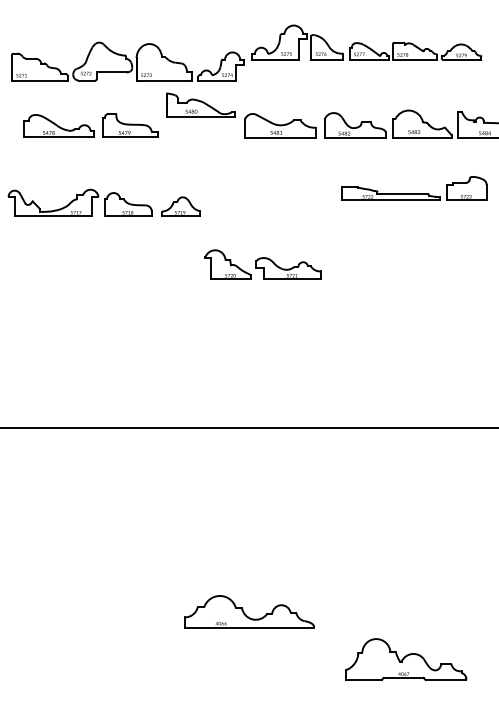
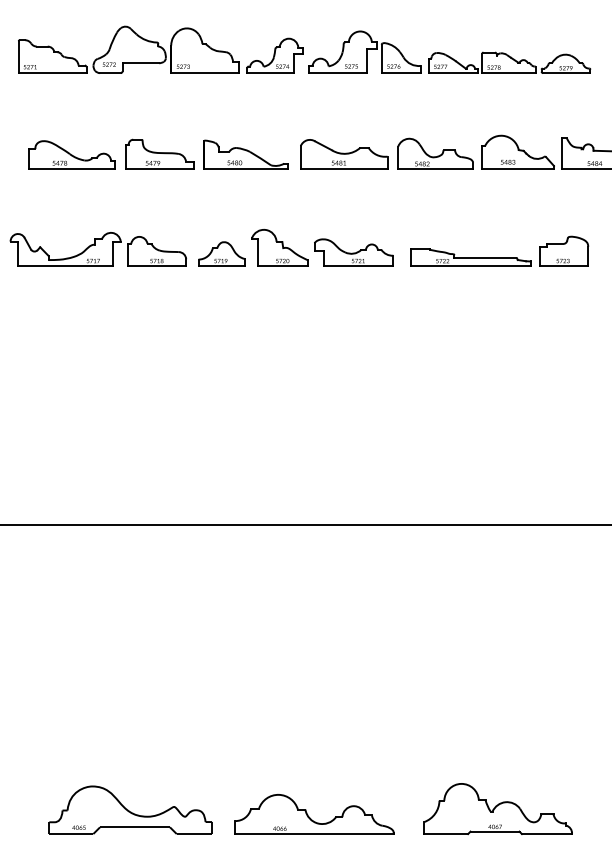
part: (127, 61) -> (160, 49), moved
part: (200, 104) -> (245, 154), moved
part: (414, 188) -> (499, 250), moved
part: (262, 264) -> (321, 247), moved
part: (249, 611) -> (314, 813), moved
part: (106, 660) -> (130, 810), added

